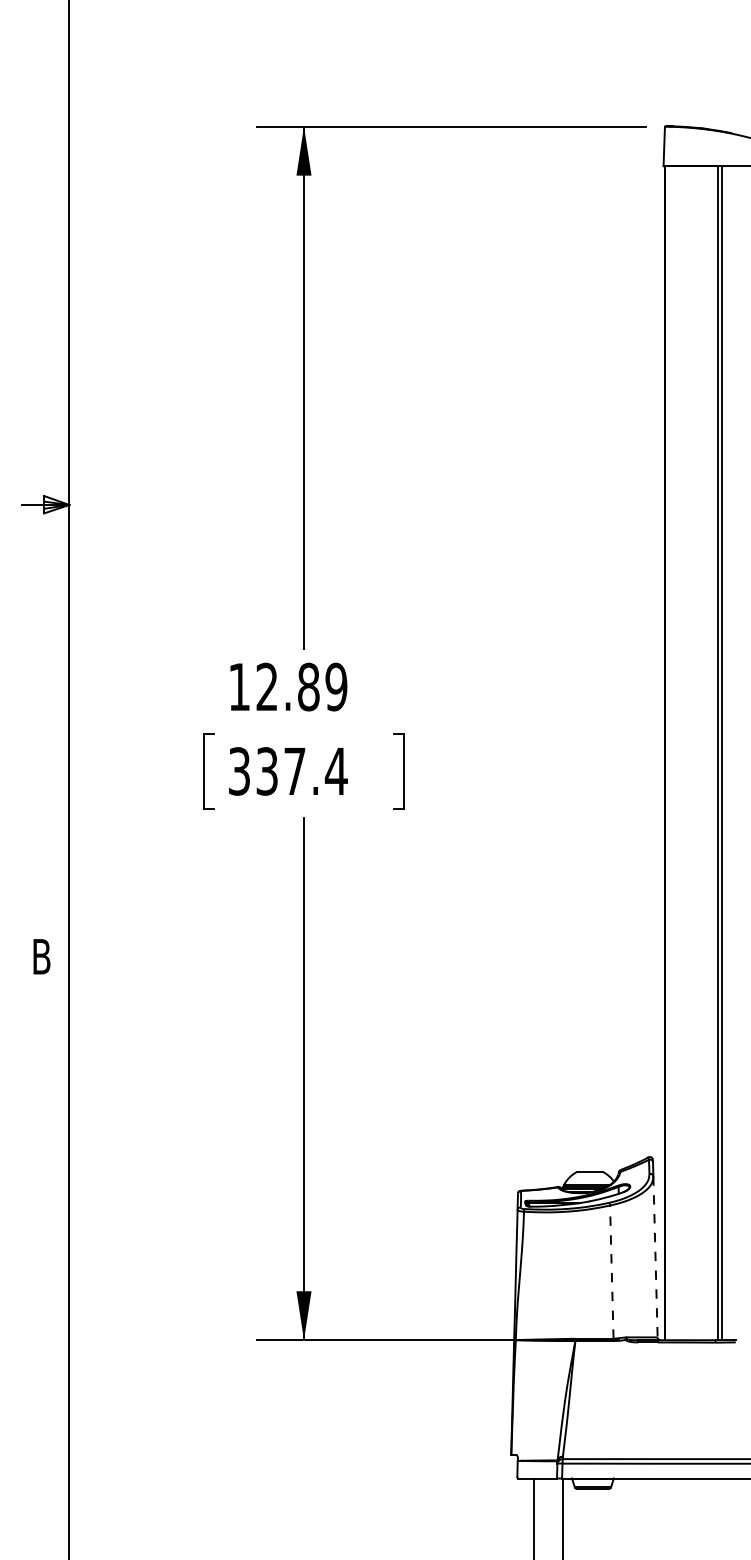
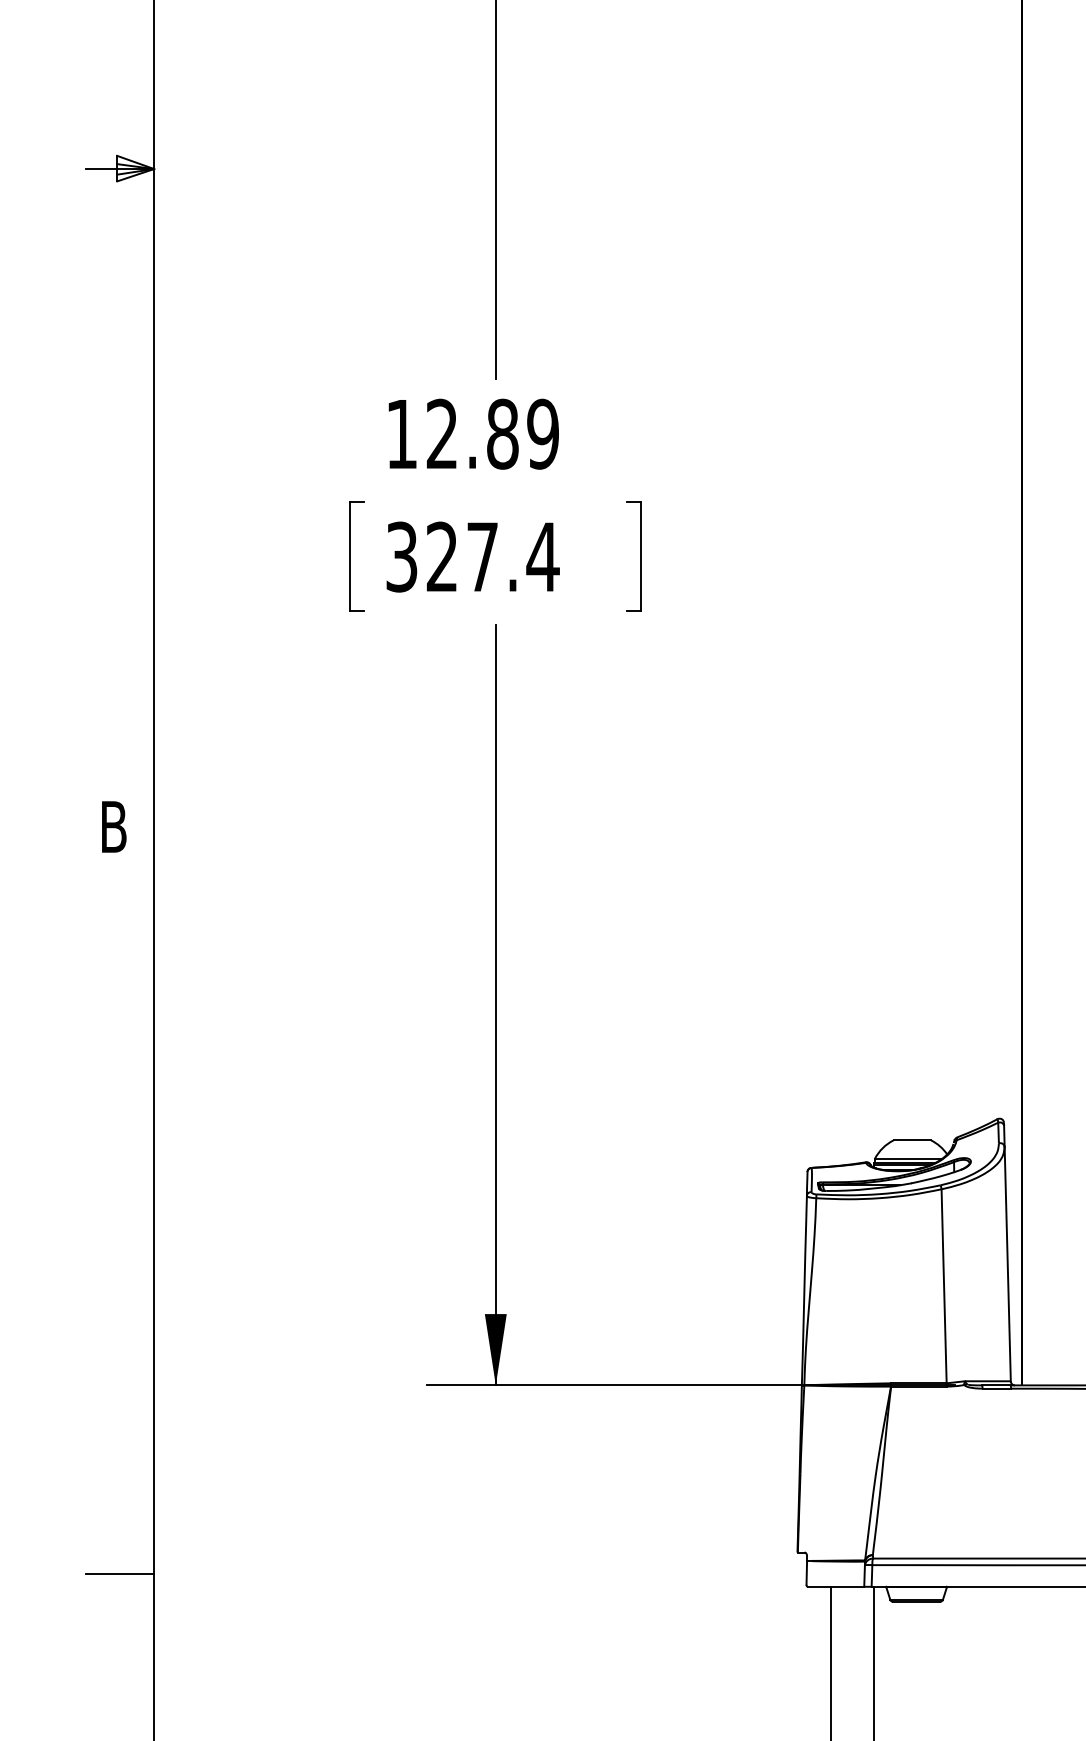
text: (266, 771) -> (441, 557), 337.4 -> 327.4
line: (655, 1256) -> (1007, 1263), dashed -> solid
line: (611, 1271) -> (943, 1285), dashed -> solid
line: (45, 1470) -> (119, 1575), added

